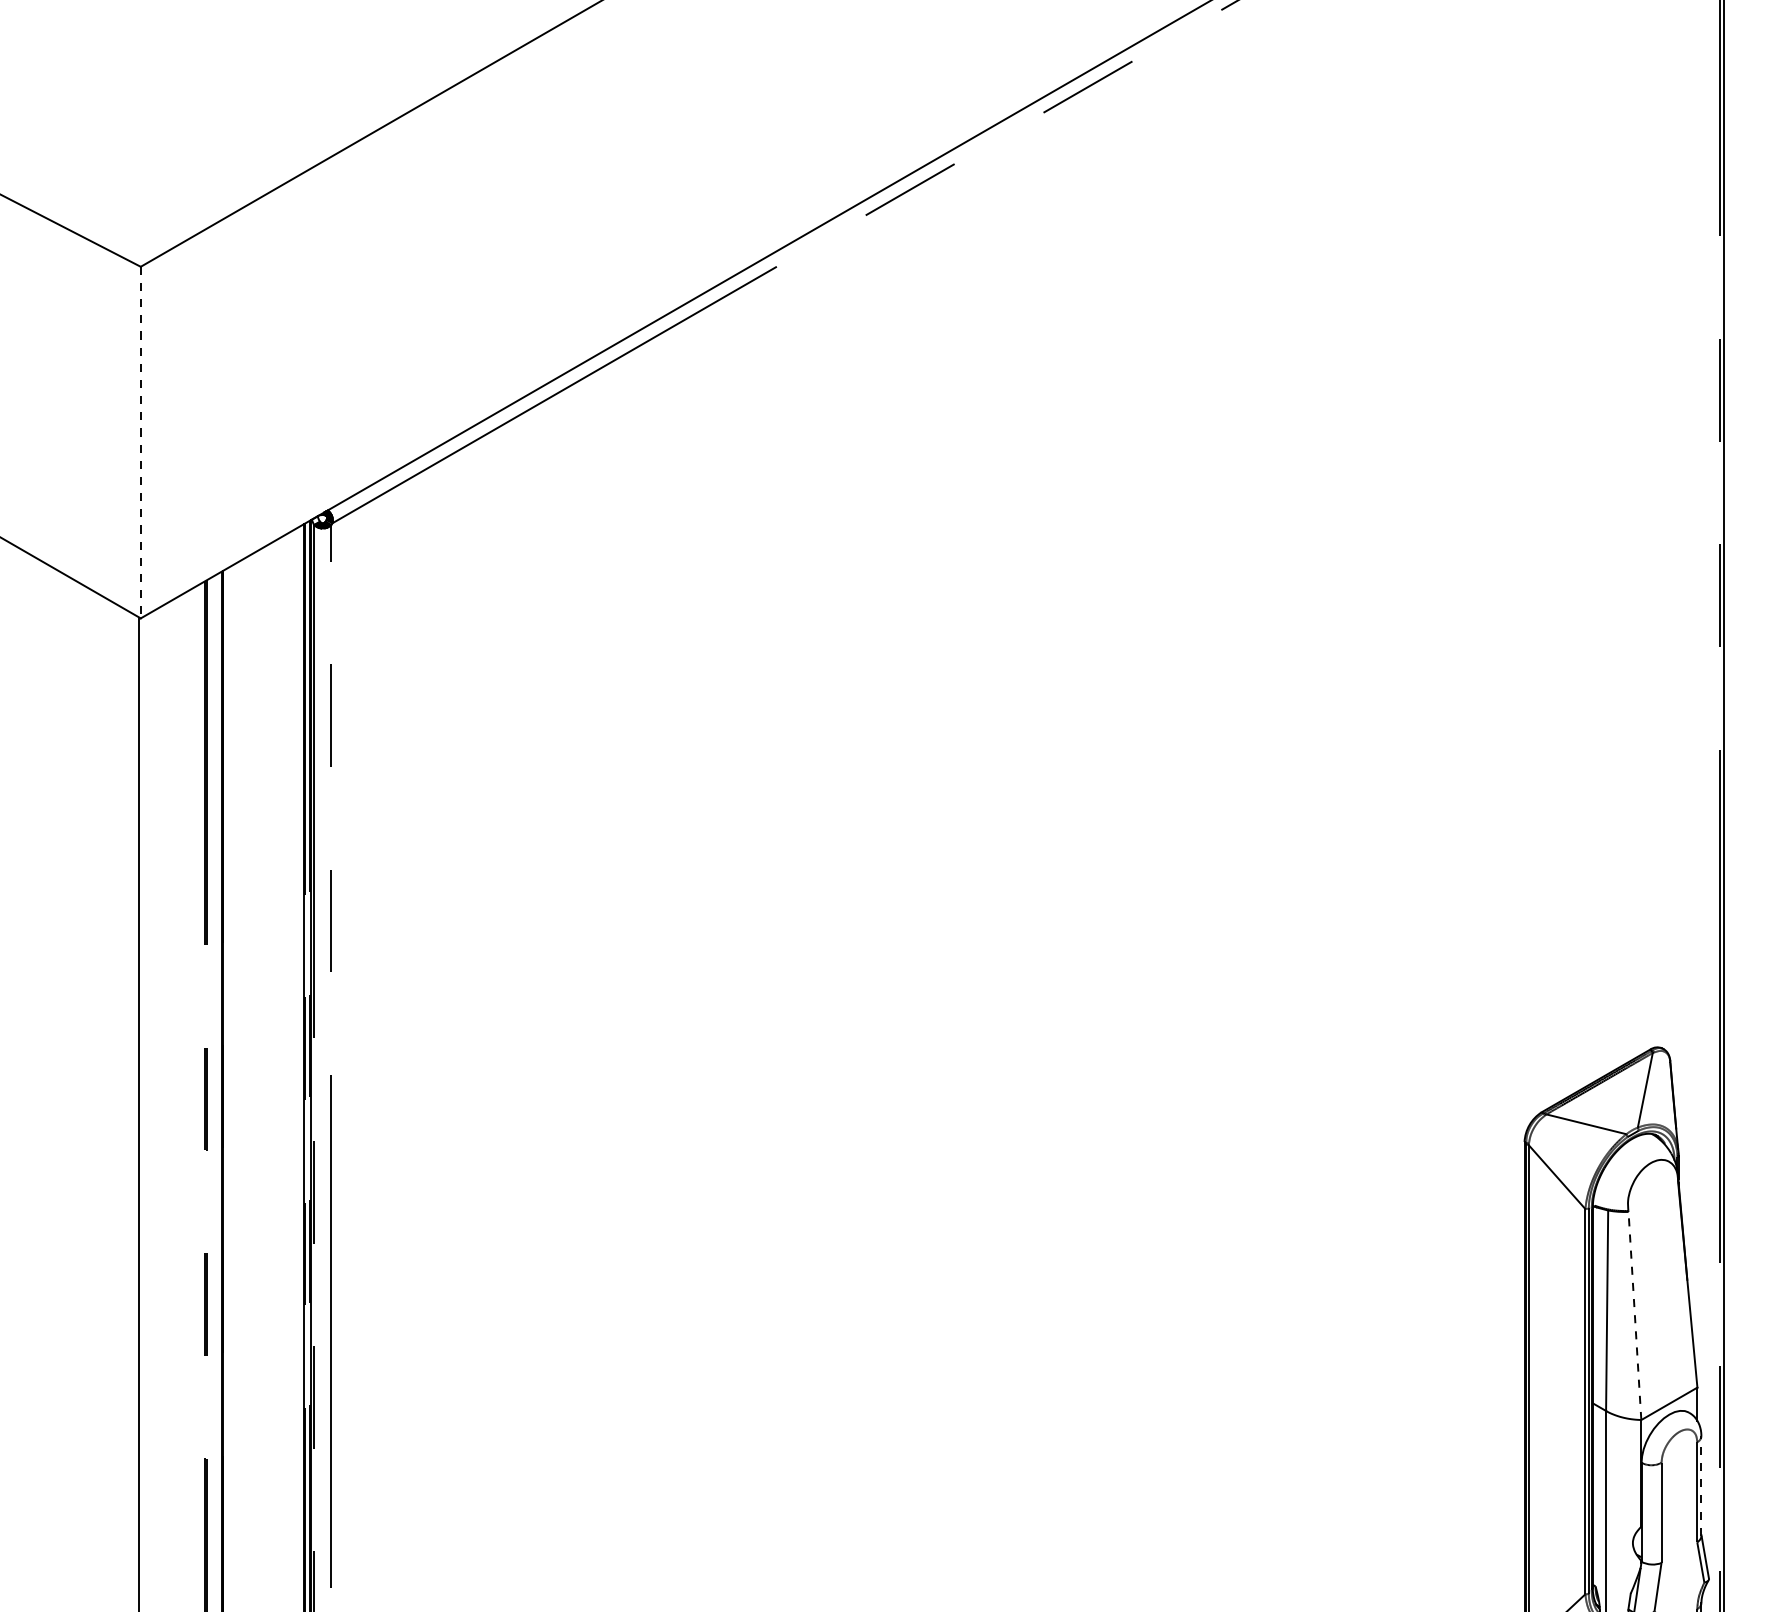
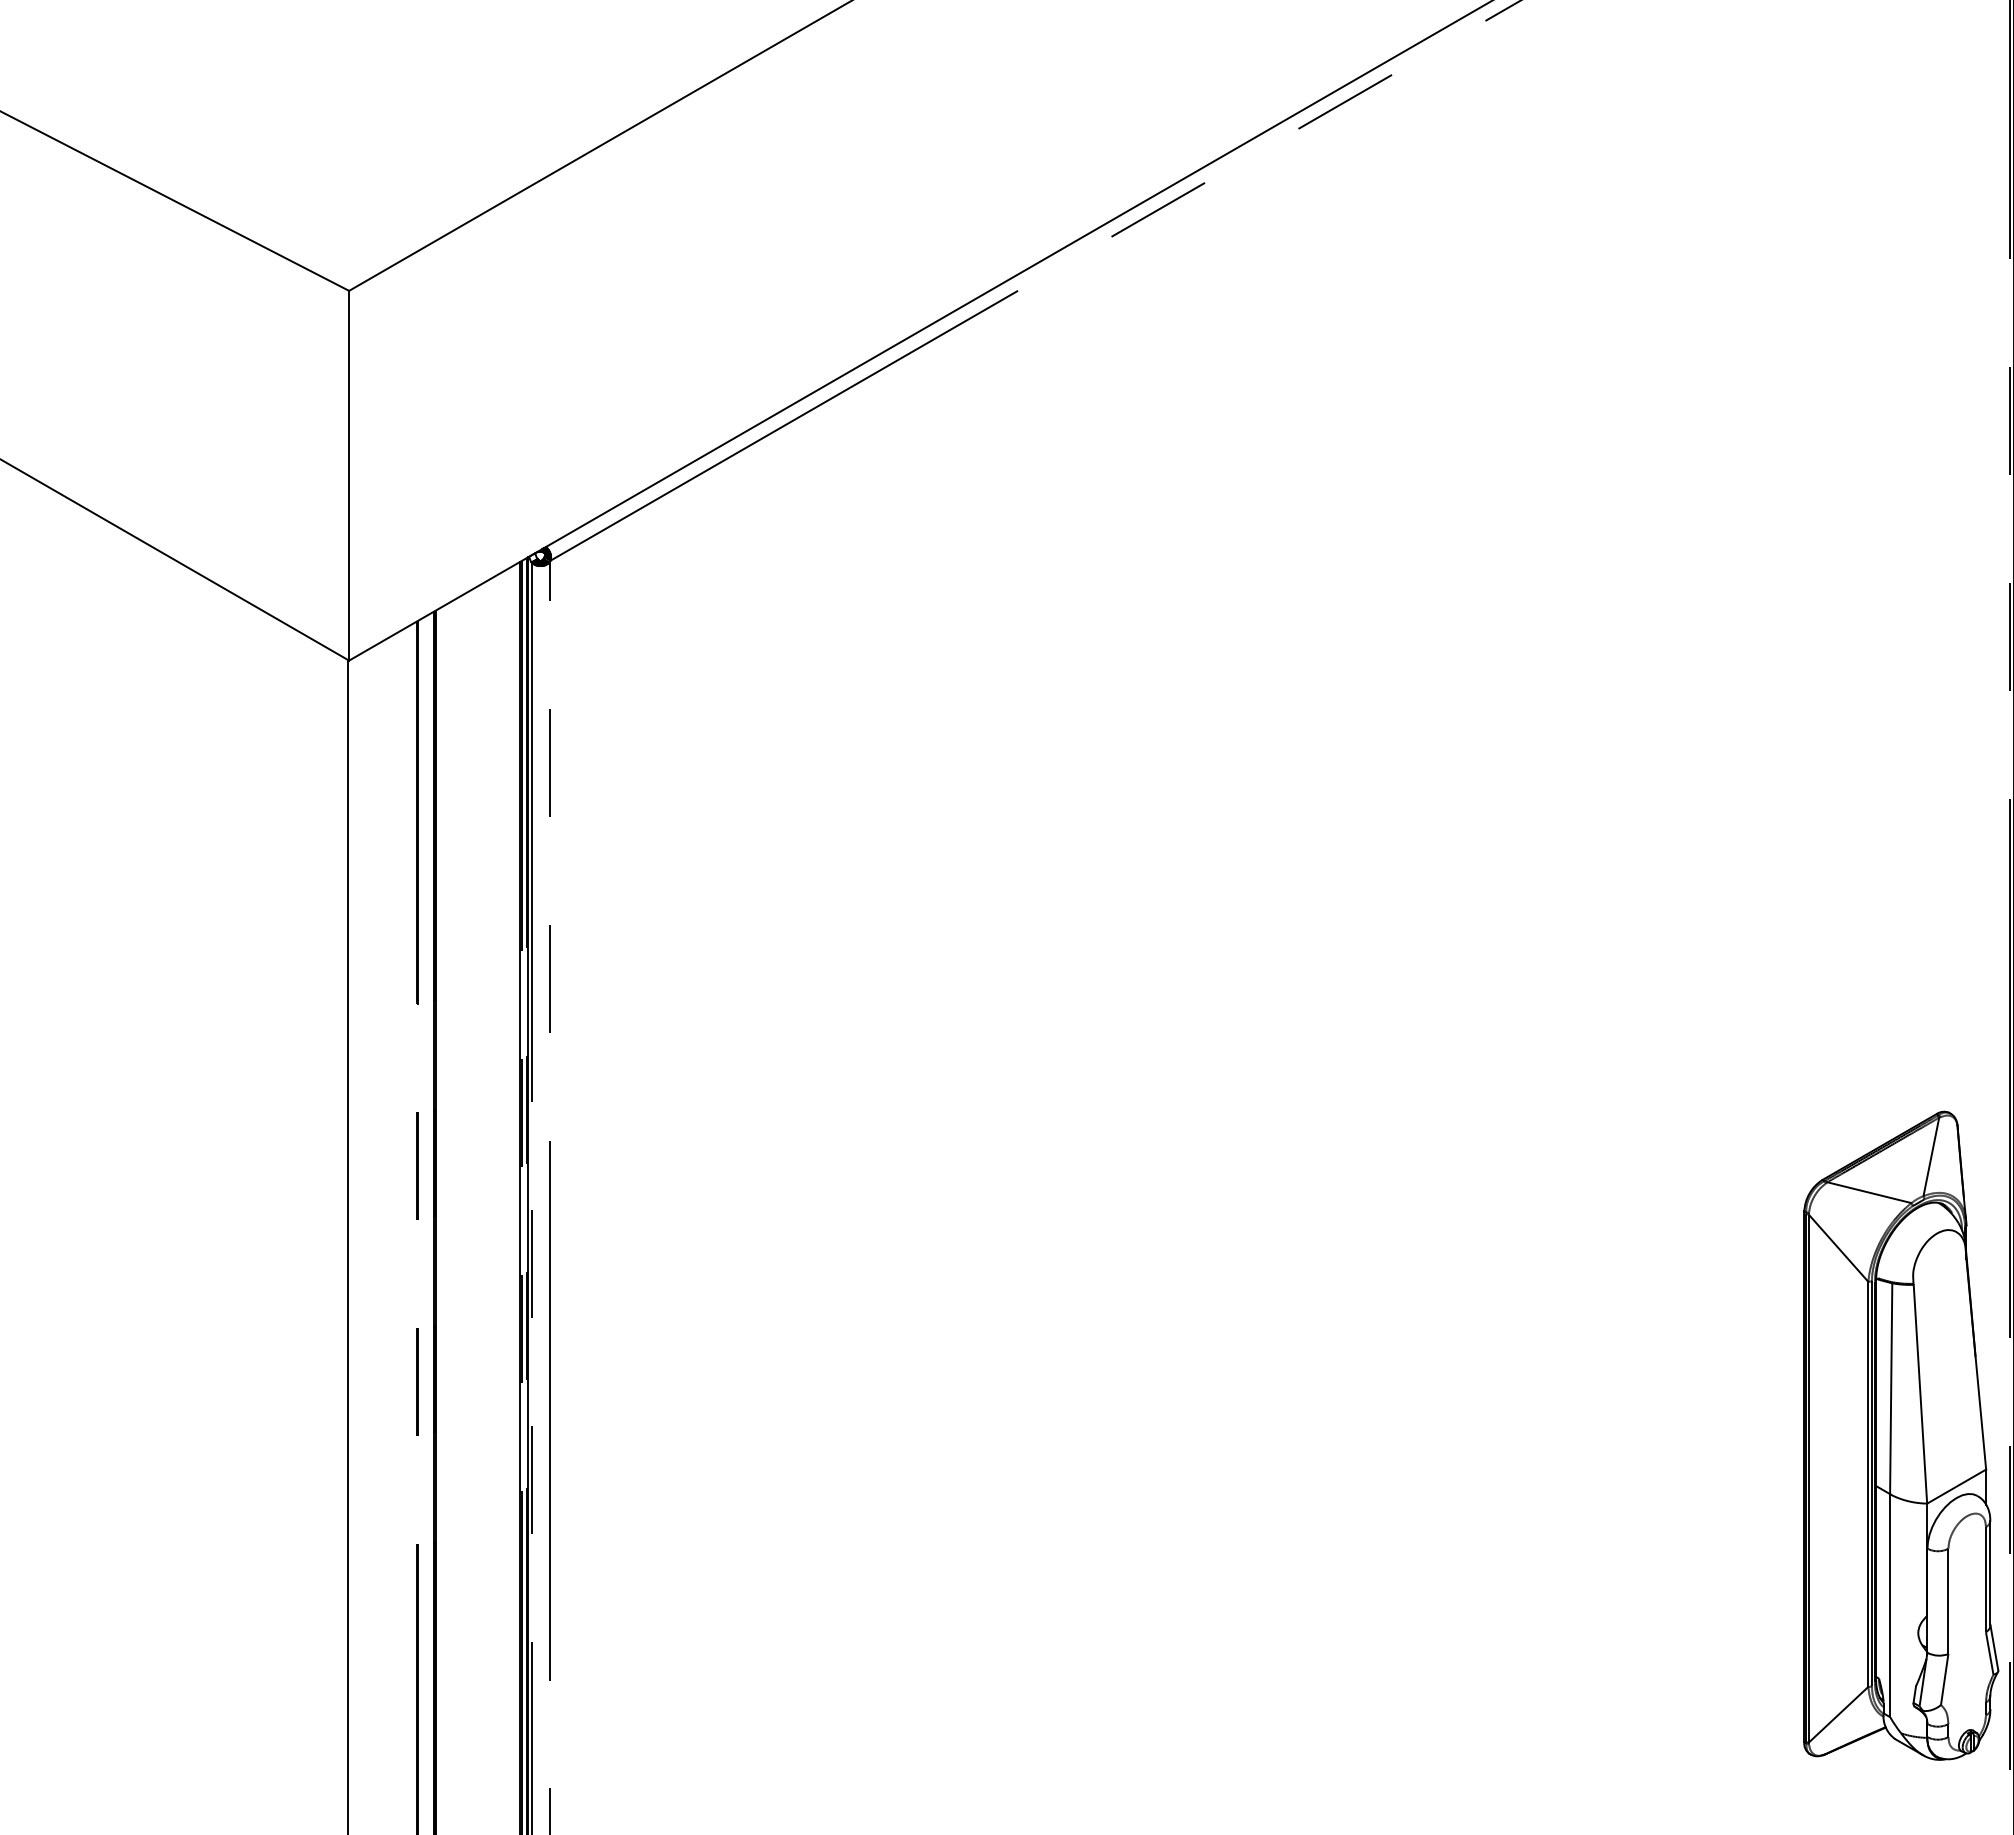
line: (141, 442) -> (349, 475), dashed -> solid
line: (1634, 1316) -> (1920, 1394), dashed -> solid
line: (1701, 1485) -> (1990, 1572), dashed -> solid

